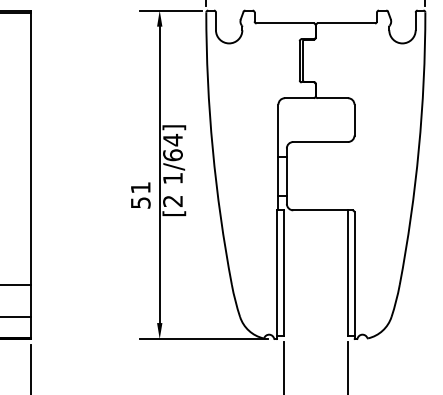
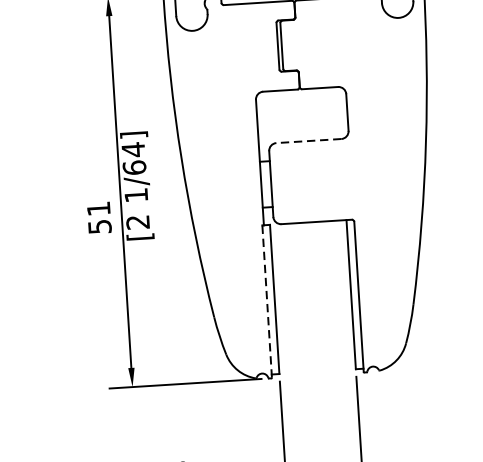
line: (320, 142) -> (308, 141), solid -> dashed
line: (277, 273) -> (267, 300), solid -> dashed

